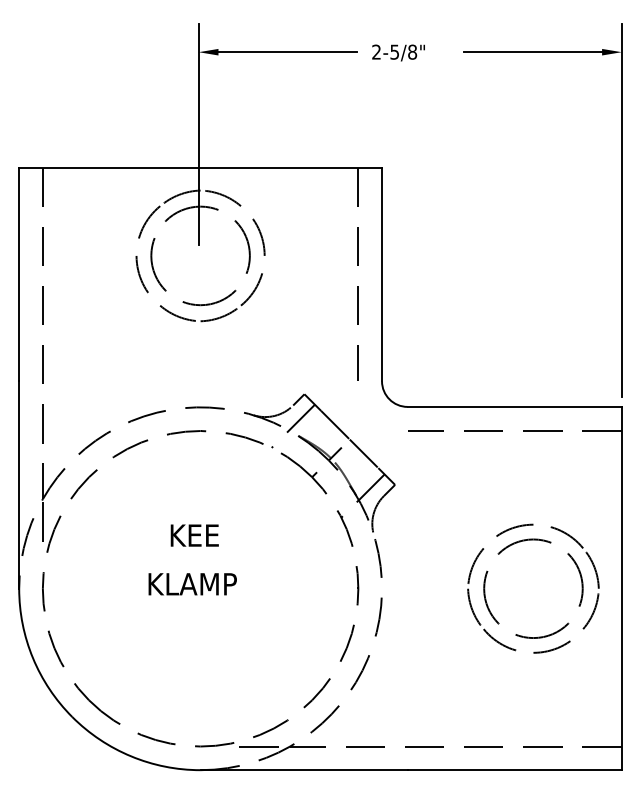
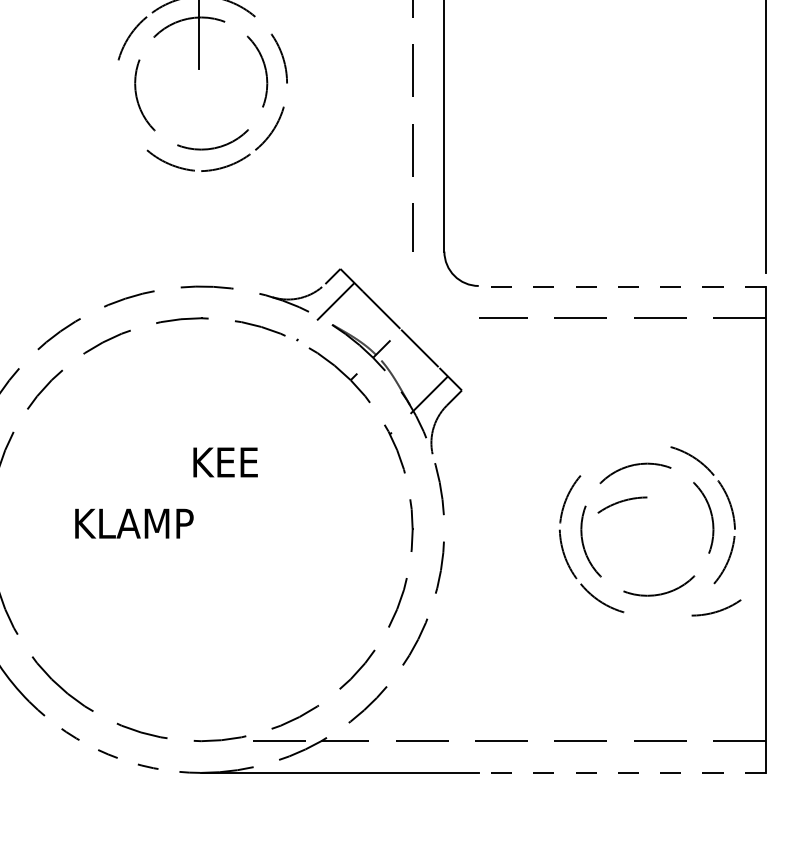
arc: (140, 274) -> (120, 108), removed
line: (514, 407) -> (621, 286), solid -> dashed
arc: (514, 528) -> (621, 502), moved
text: (194, 535) -> (225, 462), moved
text: (192, 584) -> (134, 524), moved
arc: (553, 648) -> (718, 609), moved
arc: (131, 756) -> (108, 754), solid -> dashed
line: (514, 770) -> (621, 773), solid -> dashed

